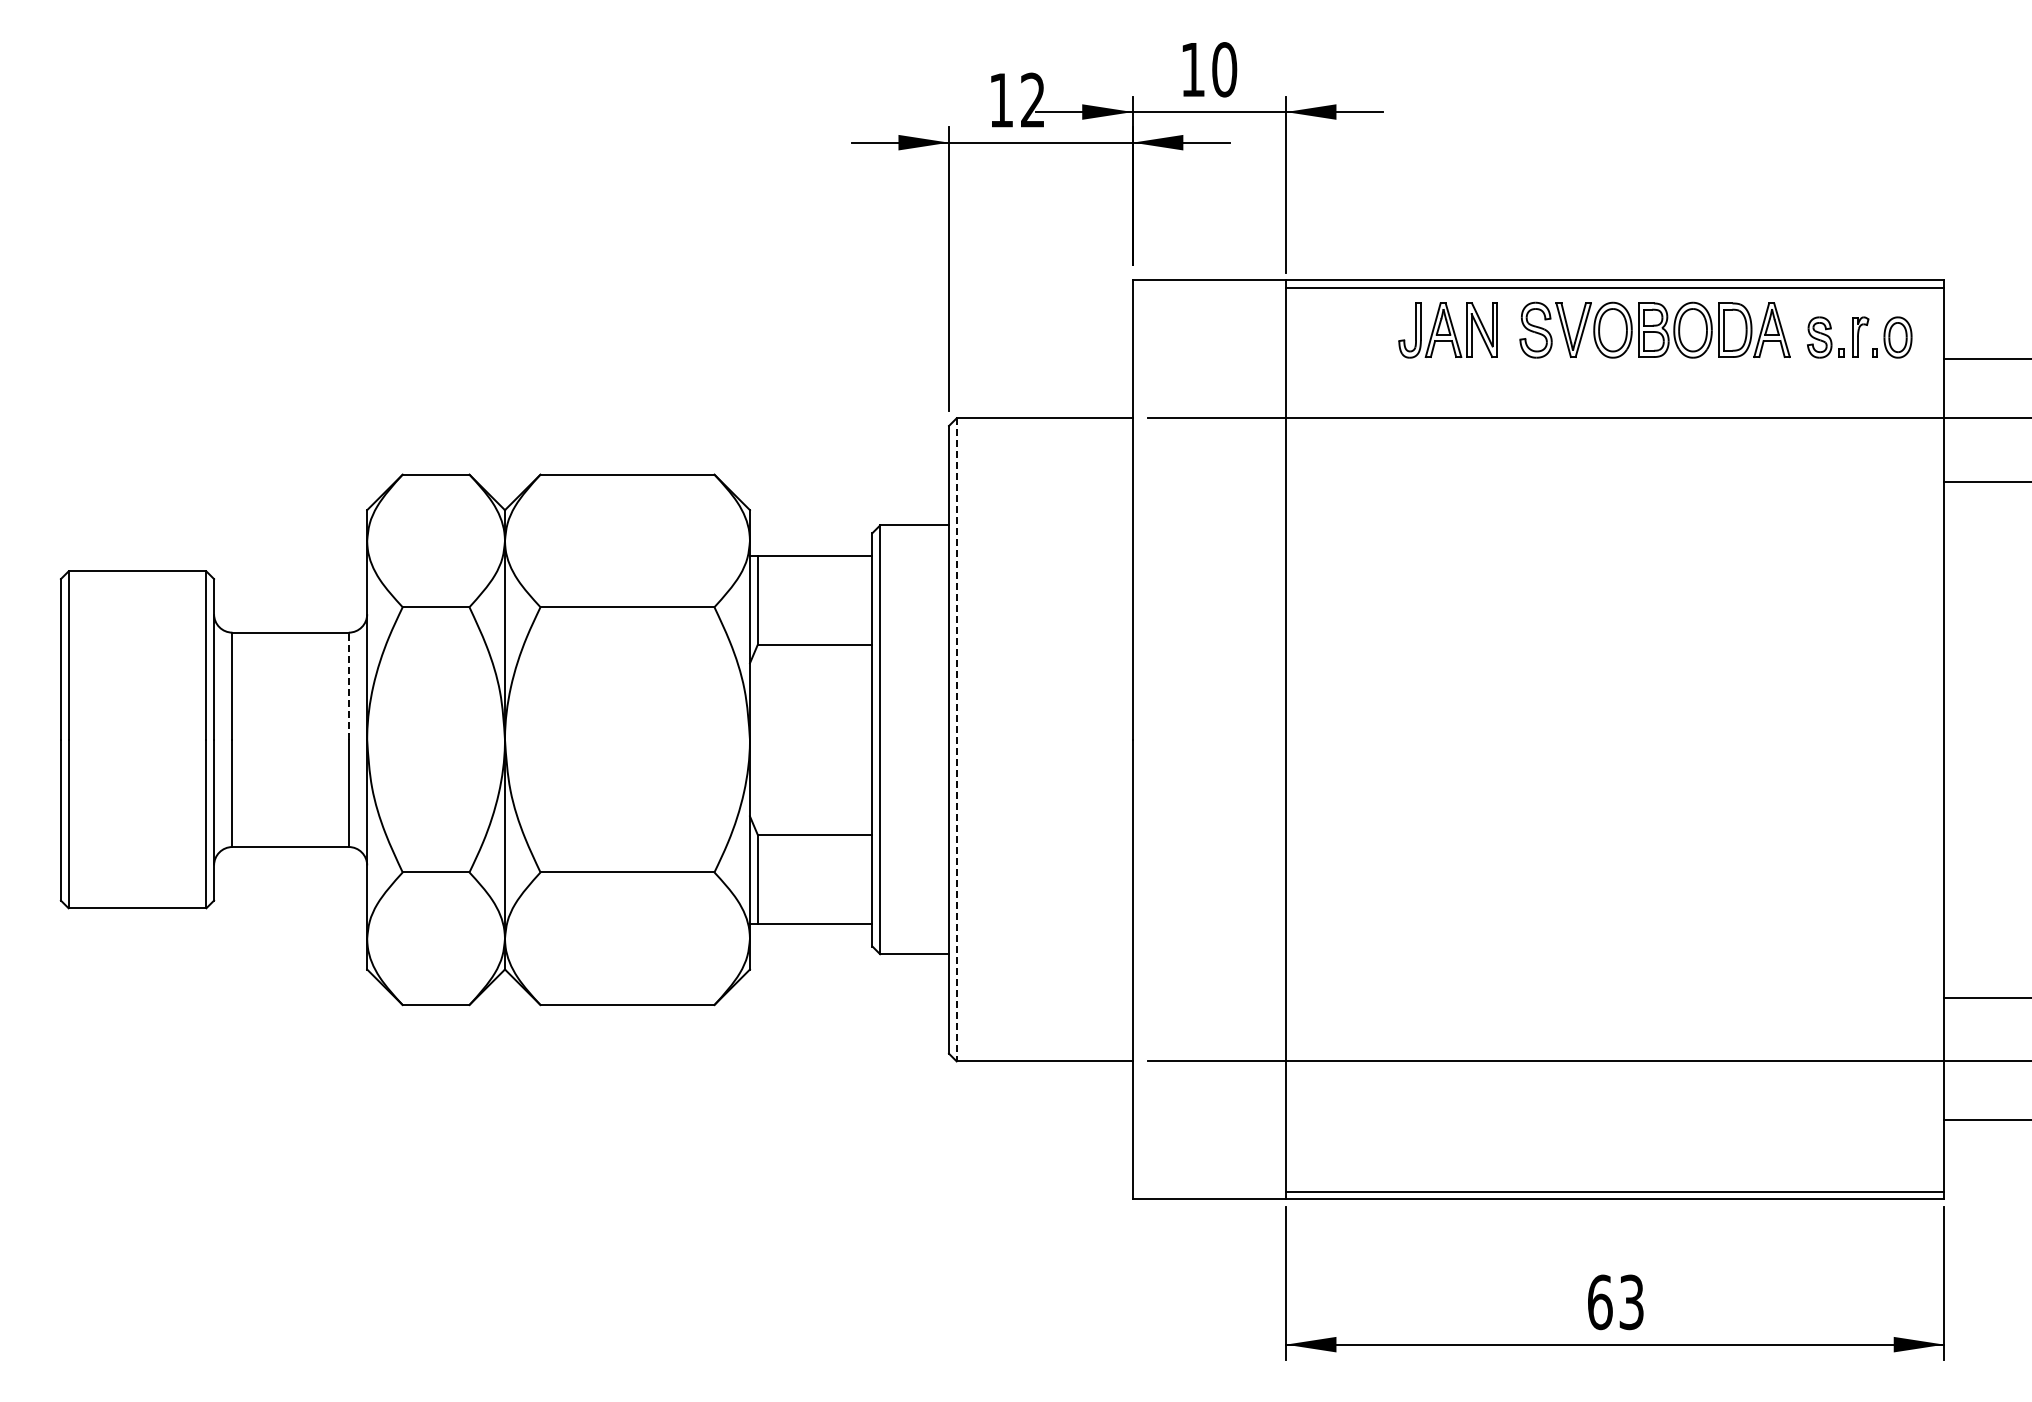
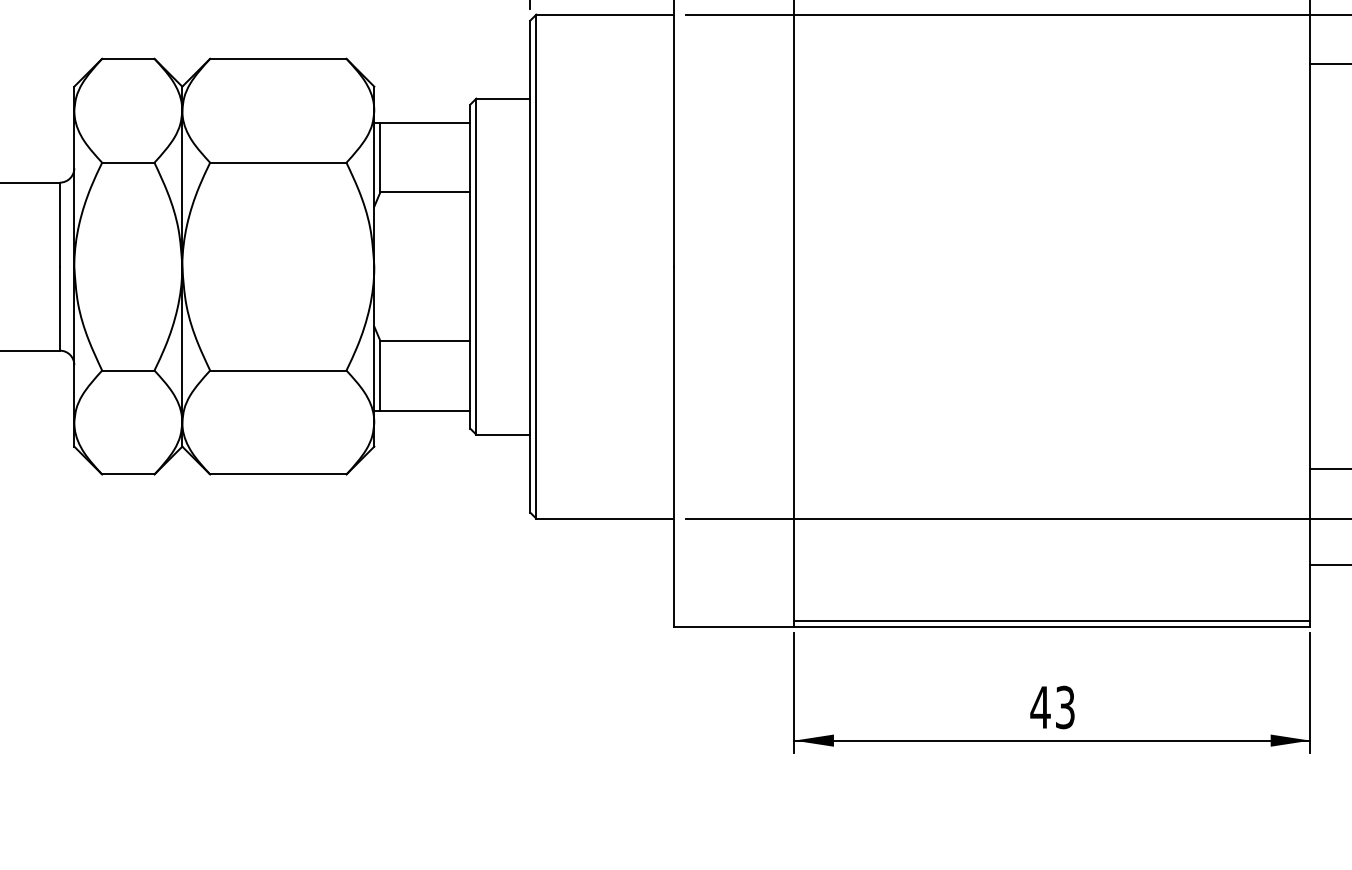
line: (348, 686) -> (59, 224), dashed -> solid
line: (956, 739) -> (536, 266), dashed -> solid
text: (1600, 1302) -> (1040, 707), 63 -> 43

